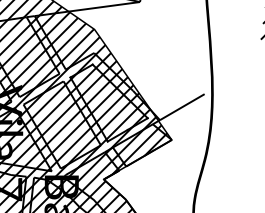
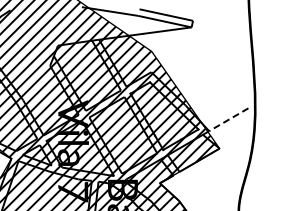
line: (181, 106) -> (228, 119), solid -> dashed

